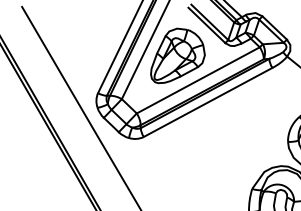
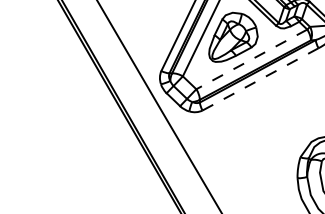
line: (197, 80) -> (251, 59), solid -> dashed
line: (207, 102) -> (260, 79), solid -> dashed

